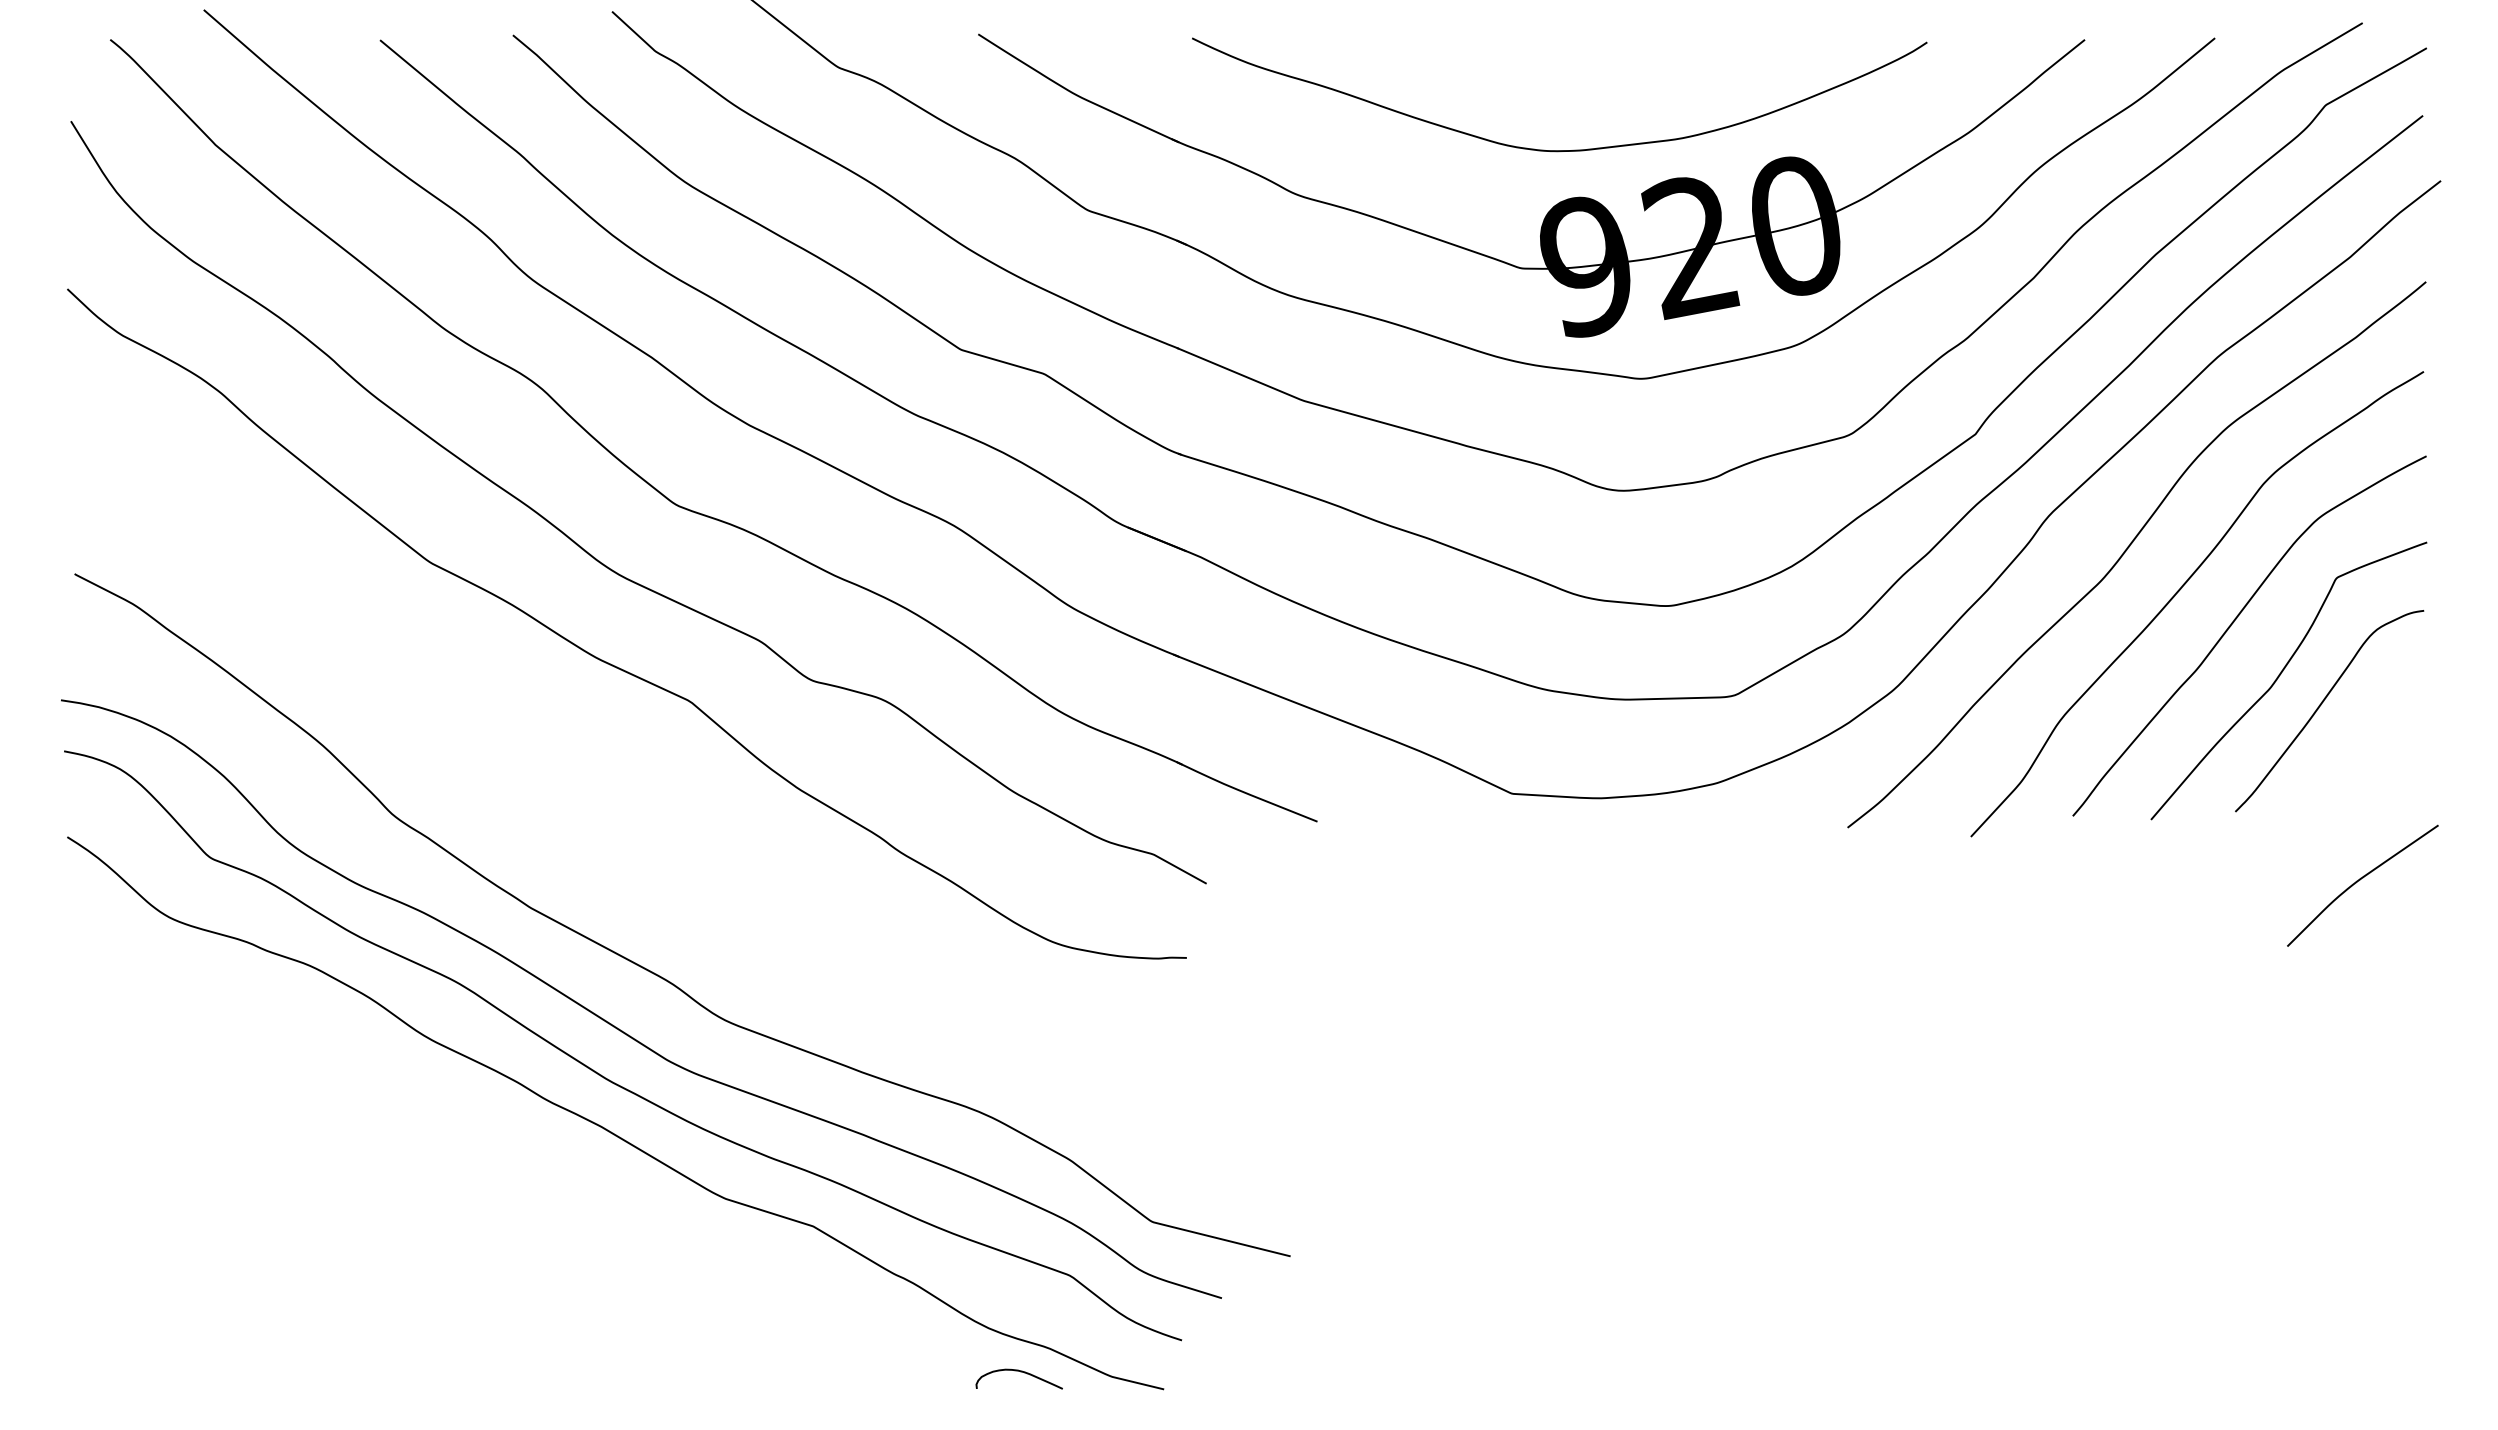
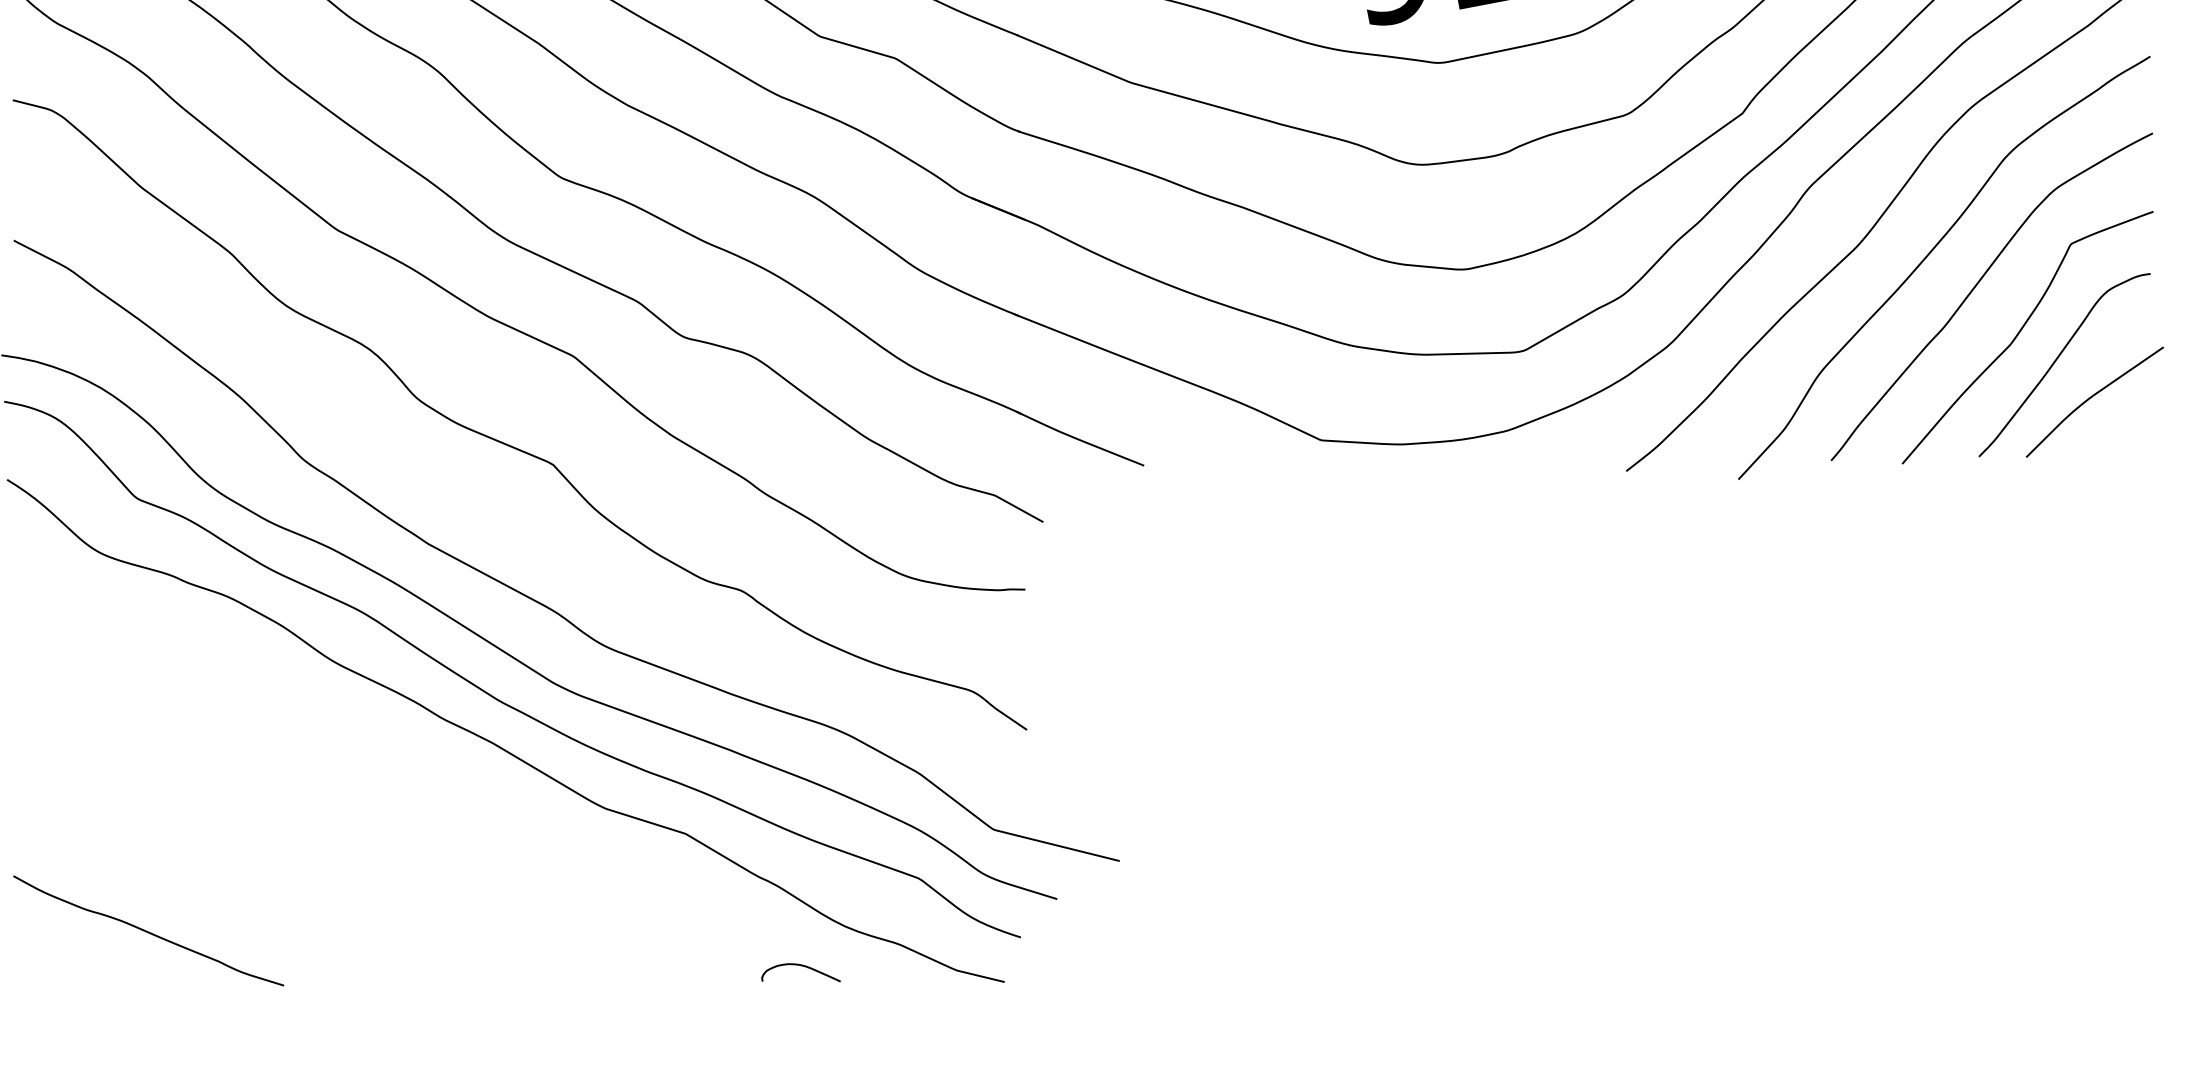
curve: (619, 798) -> (509, 444), added
curve: (2360, 880) -> (2092, 397), moved
curve: (222, 1333) -> (148, 931), added
curve: (1020, 1372) -> (802, 966), moved

